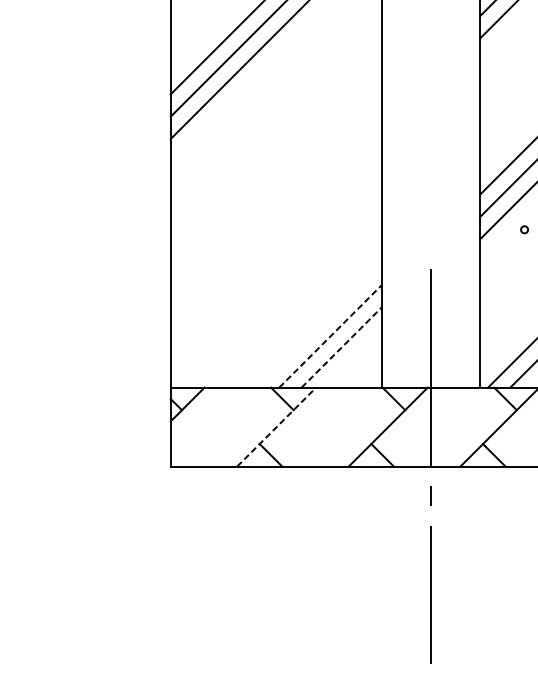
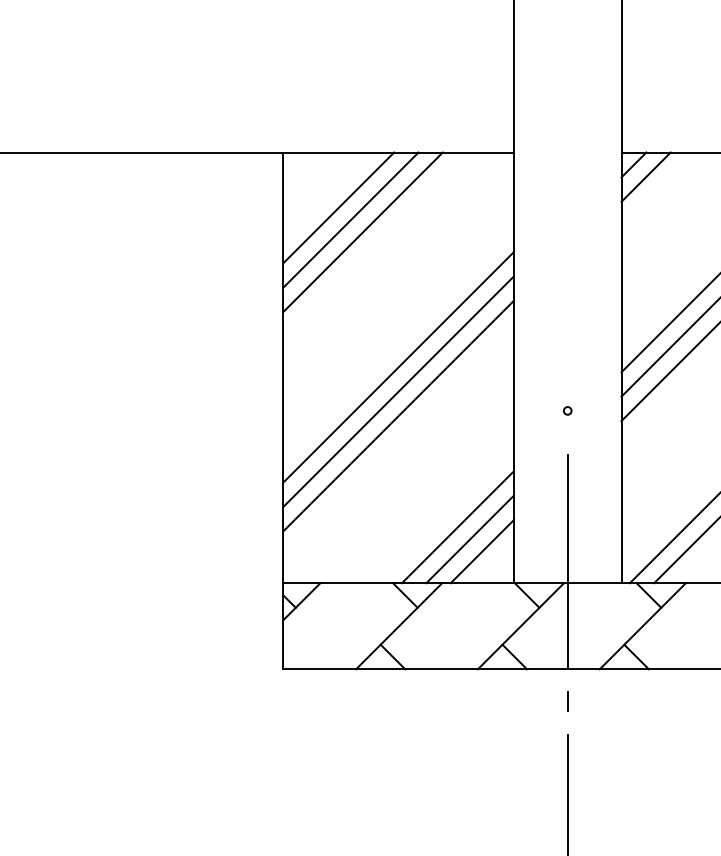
line: (276, 190) -> (398, 367), added
line: (276, 212) -> (398, 391), added
circle: (524, 229) -> (567, 410), moved
line: (276, 234) -> (398, 415), added
line: (331, 335) -> (458, 526), dashed -> solid
line: (342, 347) -> (470, 539), dashed -> solid
line: (352, 358) -> (481, 551), added
line: (276, 427) -> (399, 626), dashed -> solid

